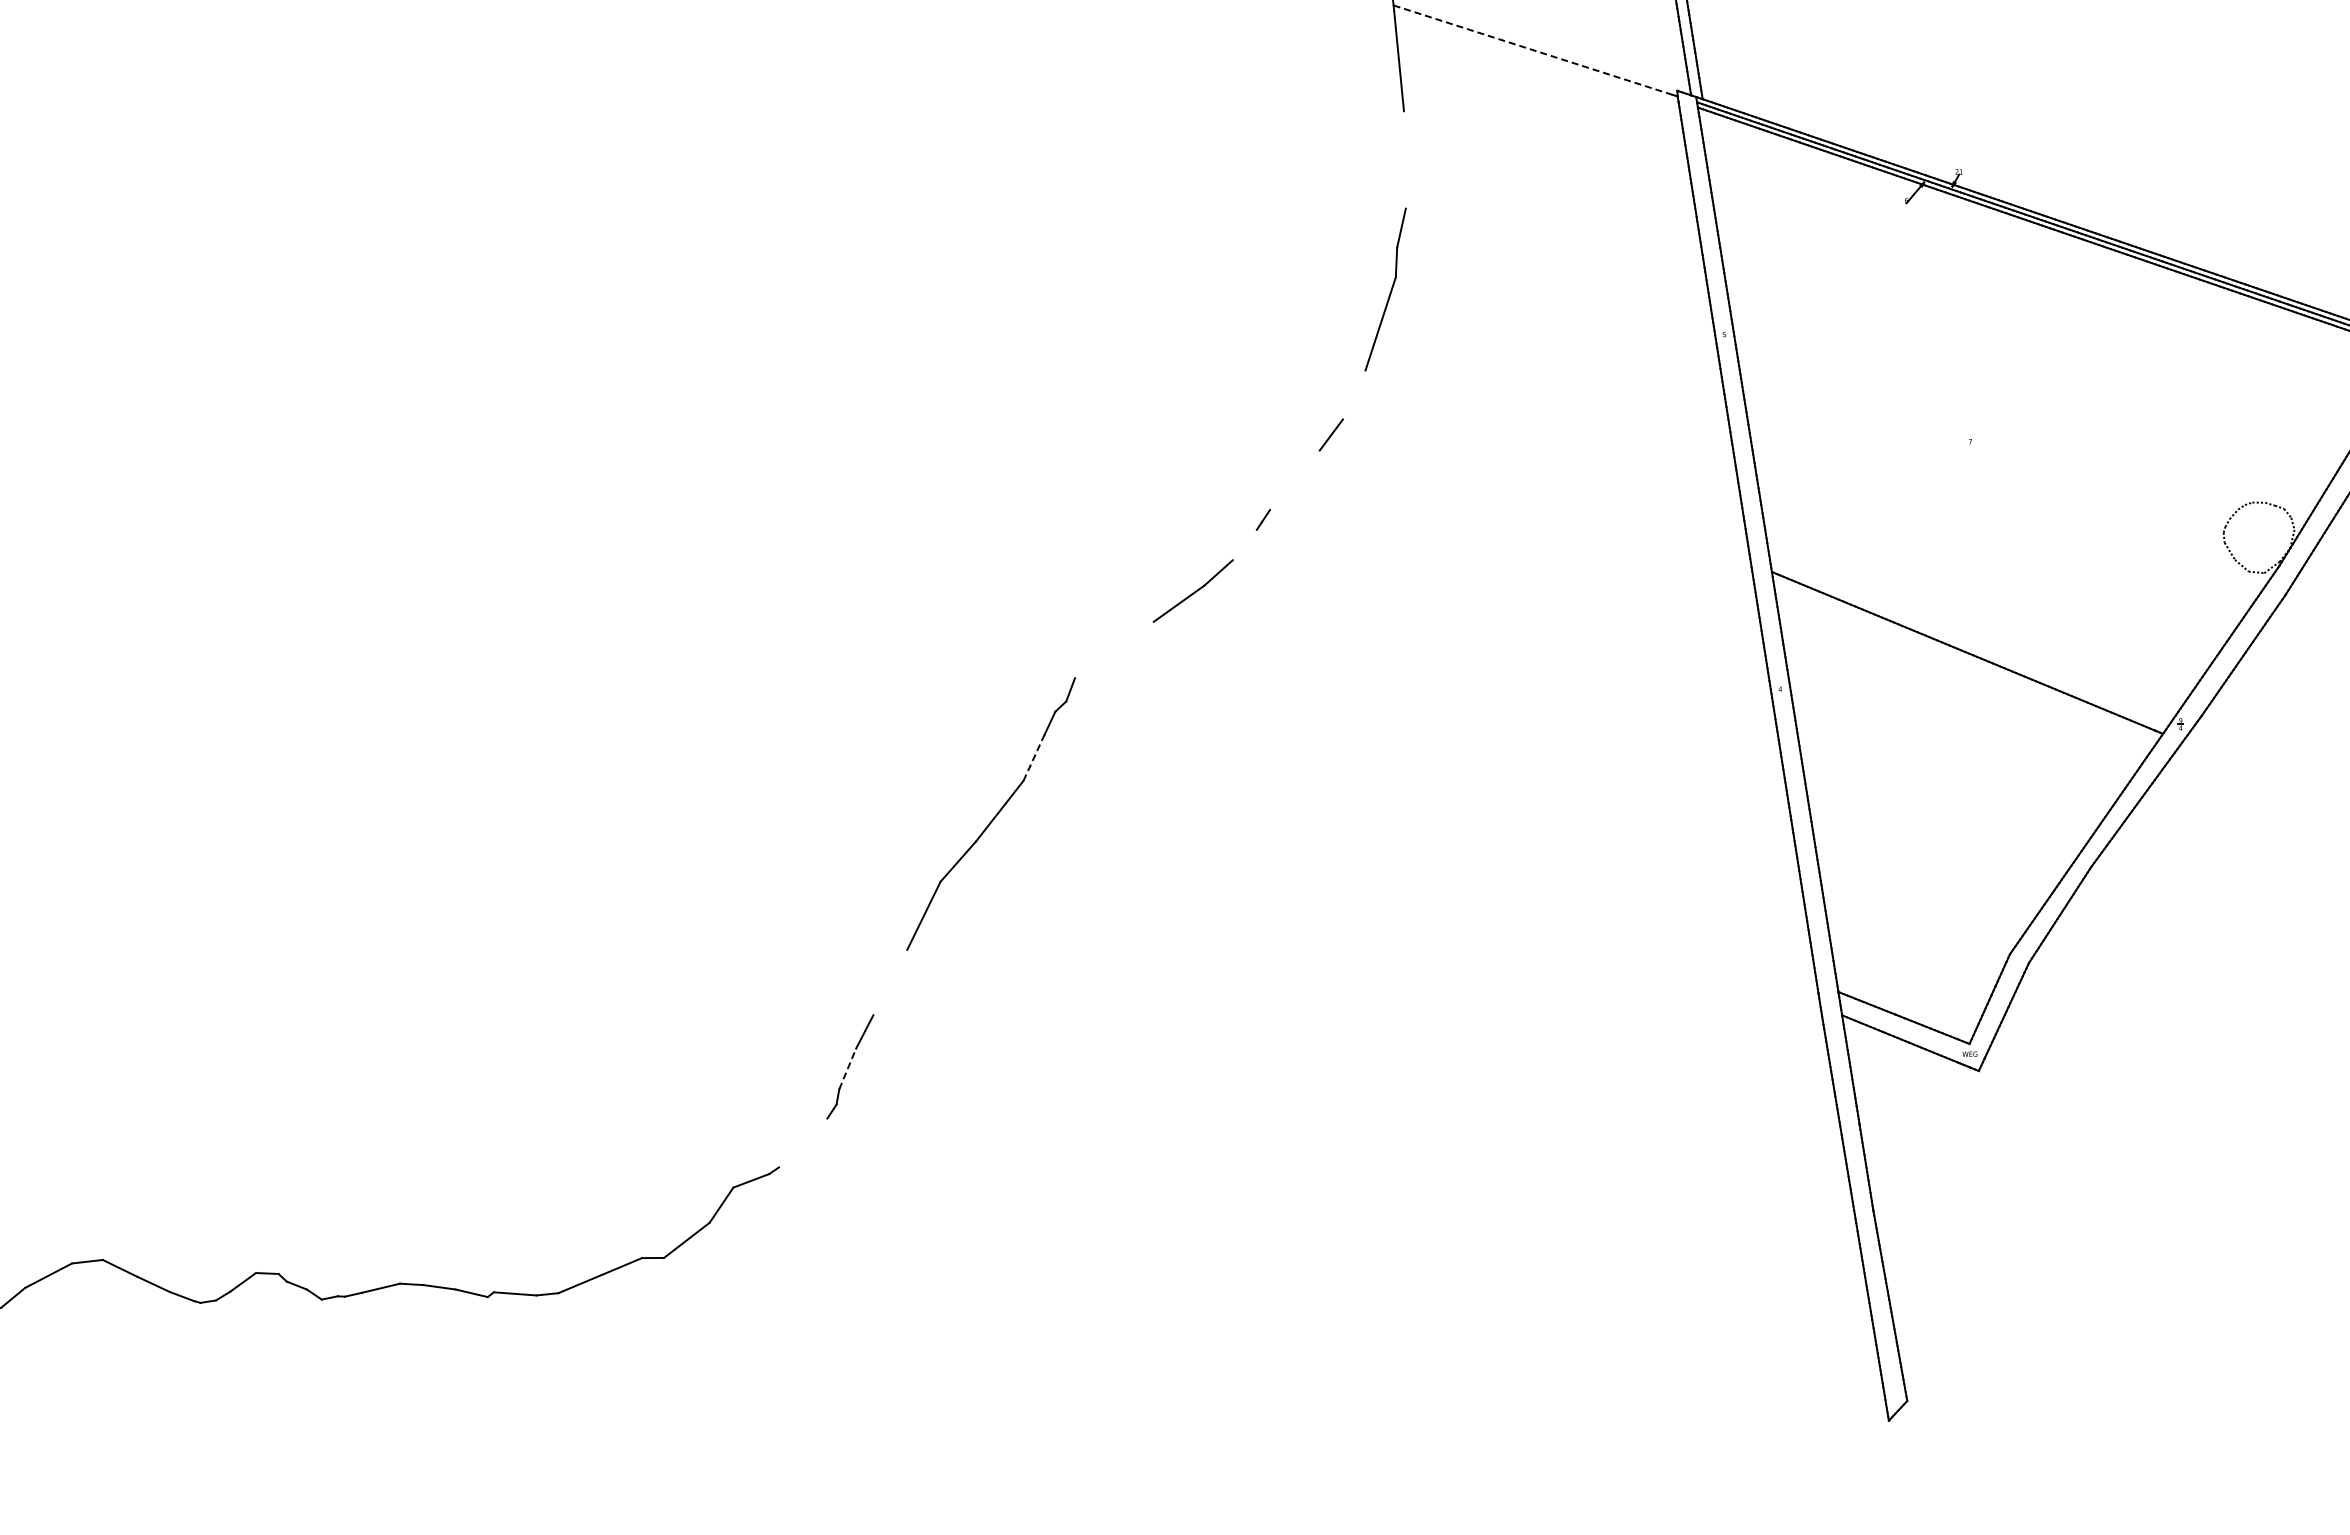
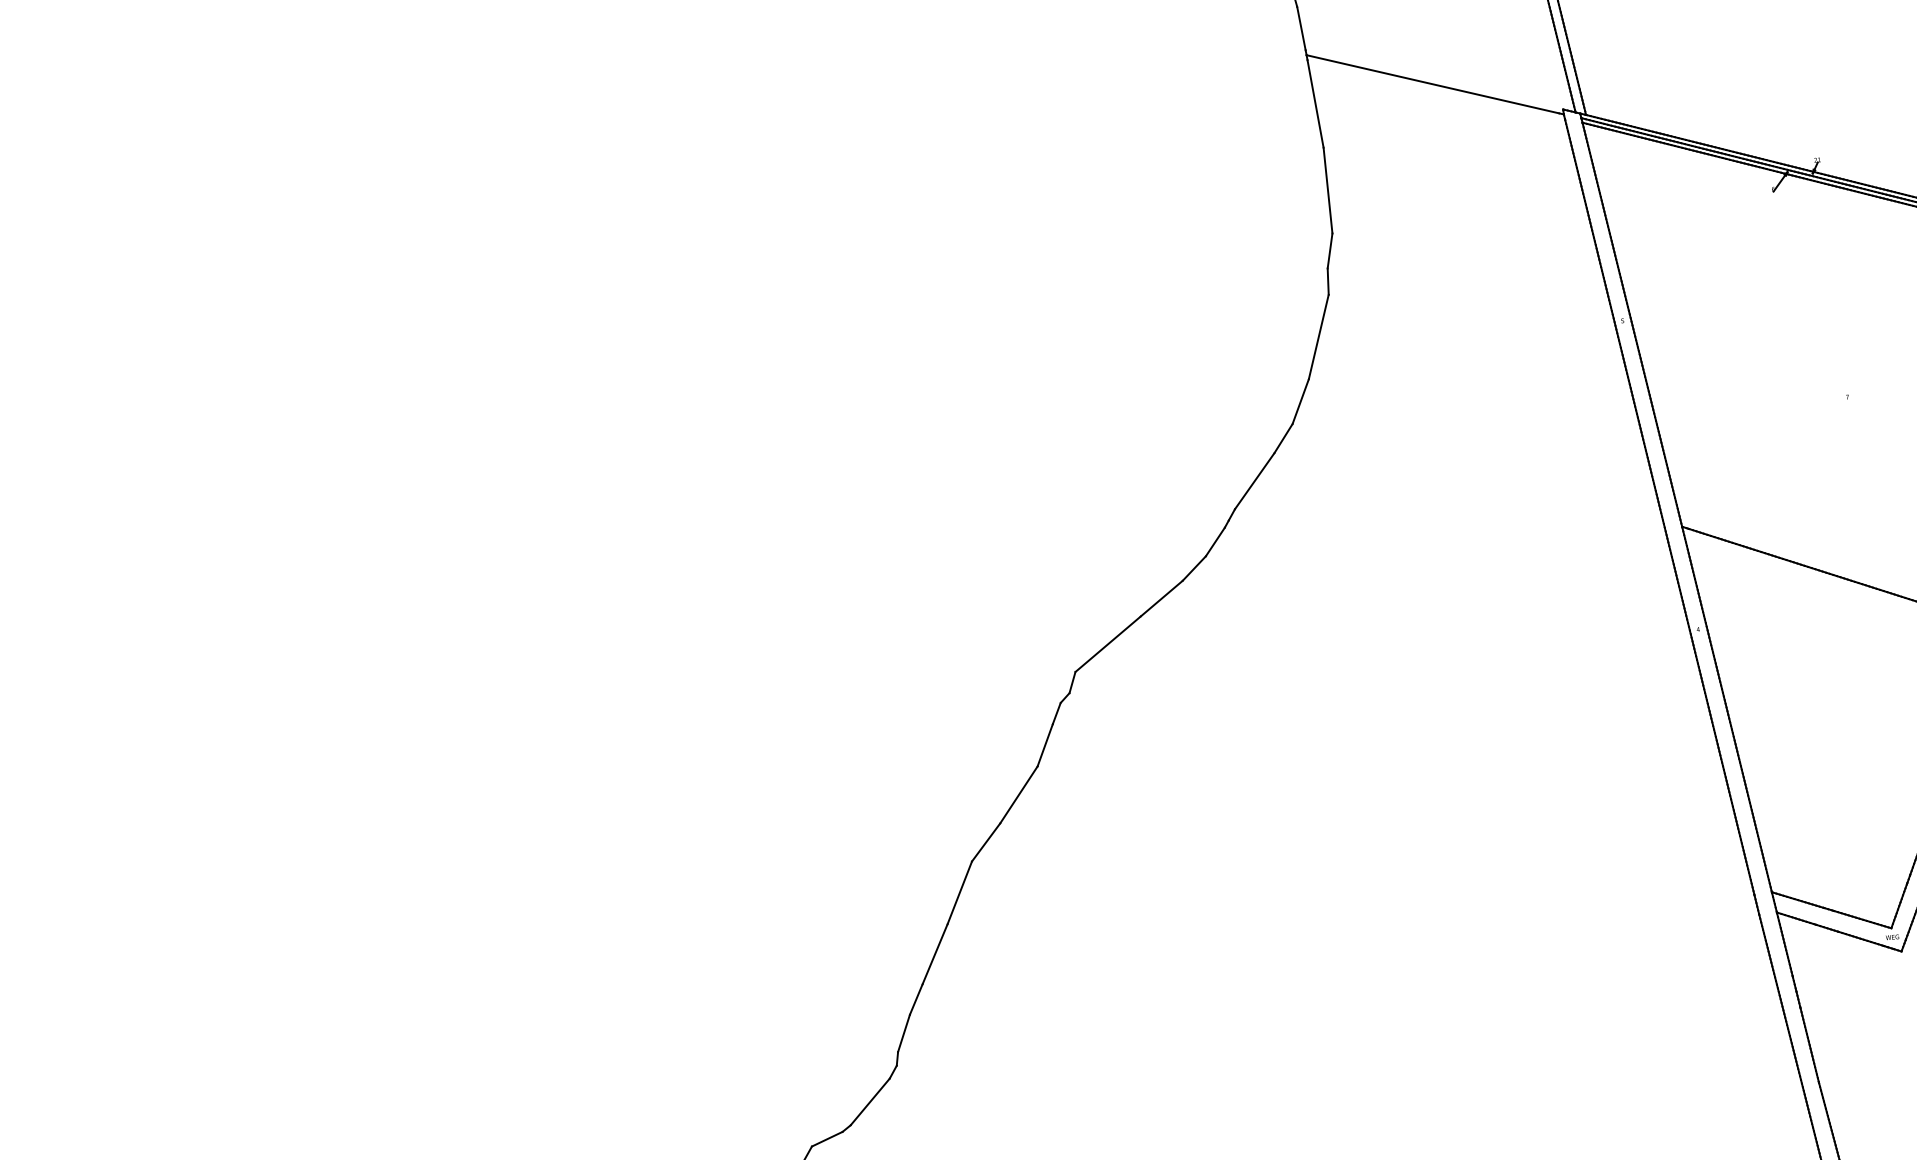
line: (1533, 50) -> (1433, 84), dashed -> solid
line: (1404, 159) -> (1327, 190), added
line: (1353, 394) -> (1300, 401), added
line: (1294, 479) -> (1254, 480), added
line: (1244, 544) -> (1215, 541), added
line: (1114, 649) -> (1108, 643), added
line: (1034, 757) -> (1045, 744), dashed -> solid
line: (890, 982) -> (935, 954), added
line: (847, 1068) -> (903, 1033), dashed -> solid
line: (803, 1142) -> (870, 1101), added

